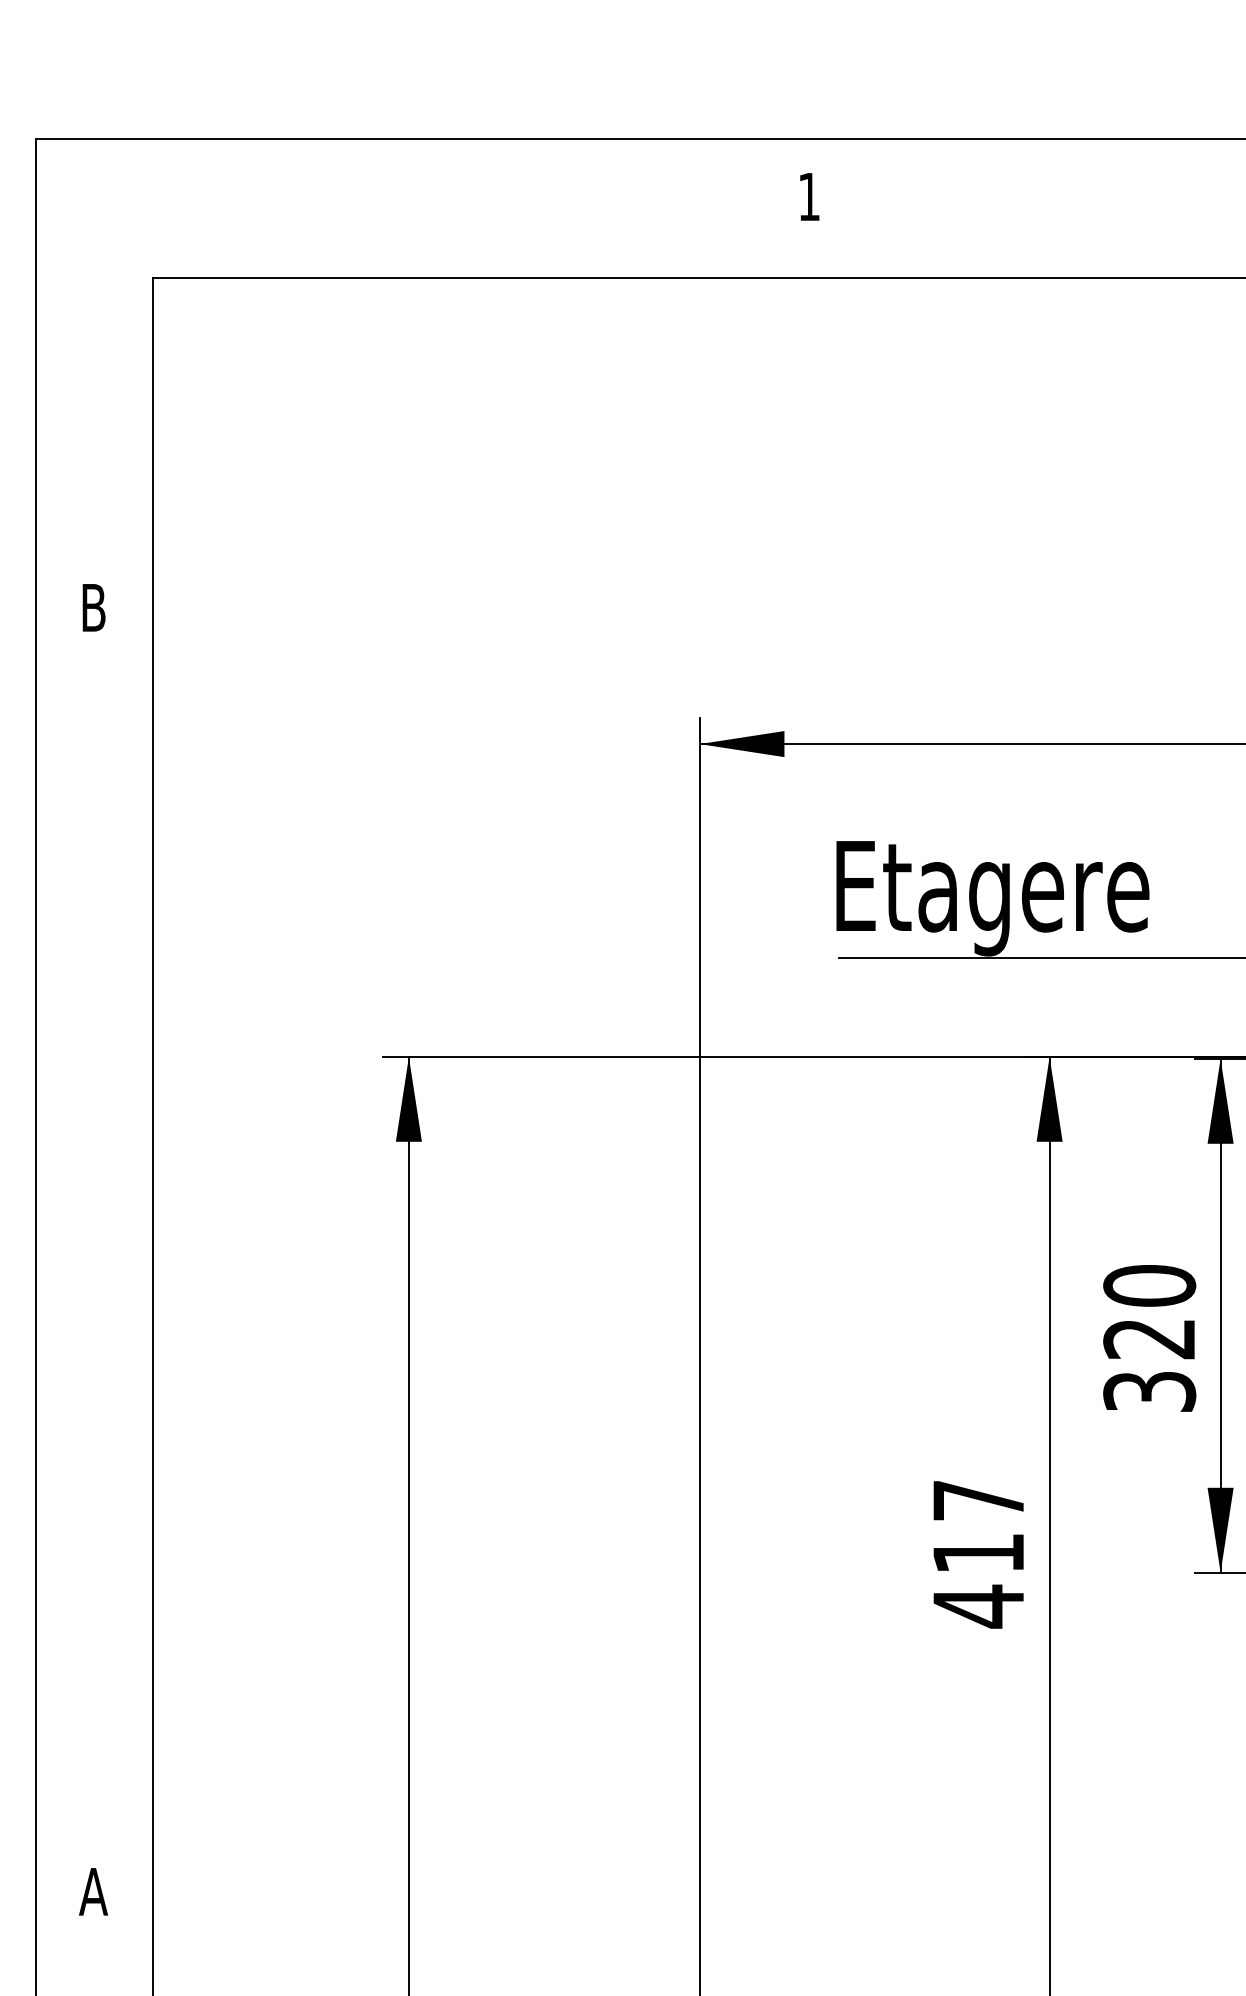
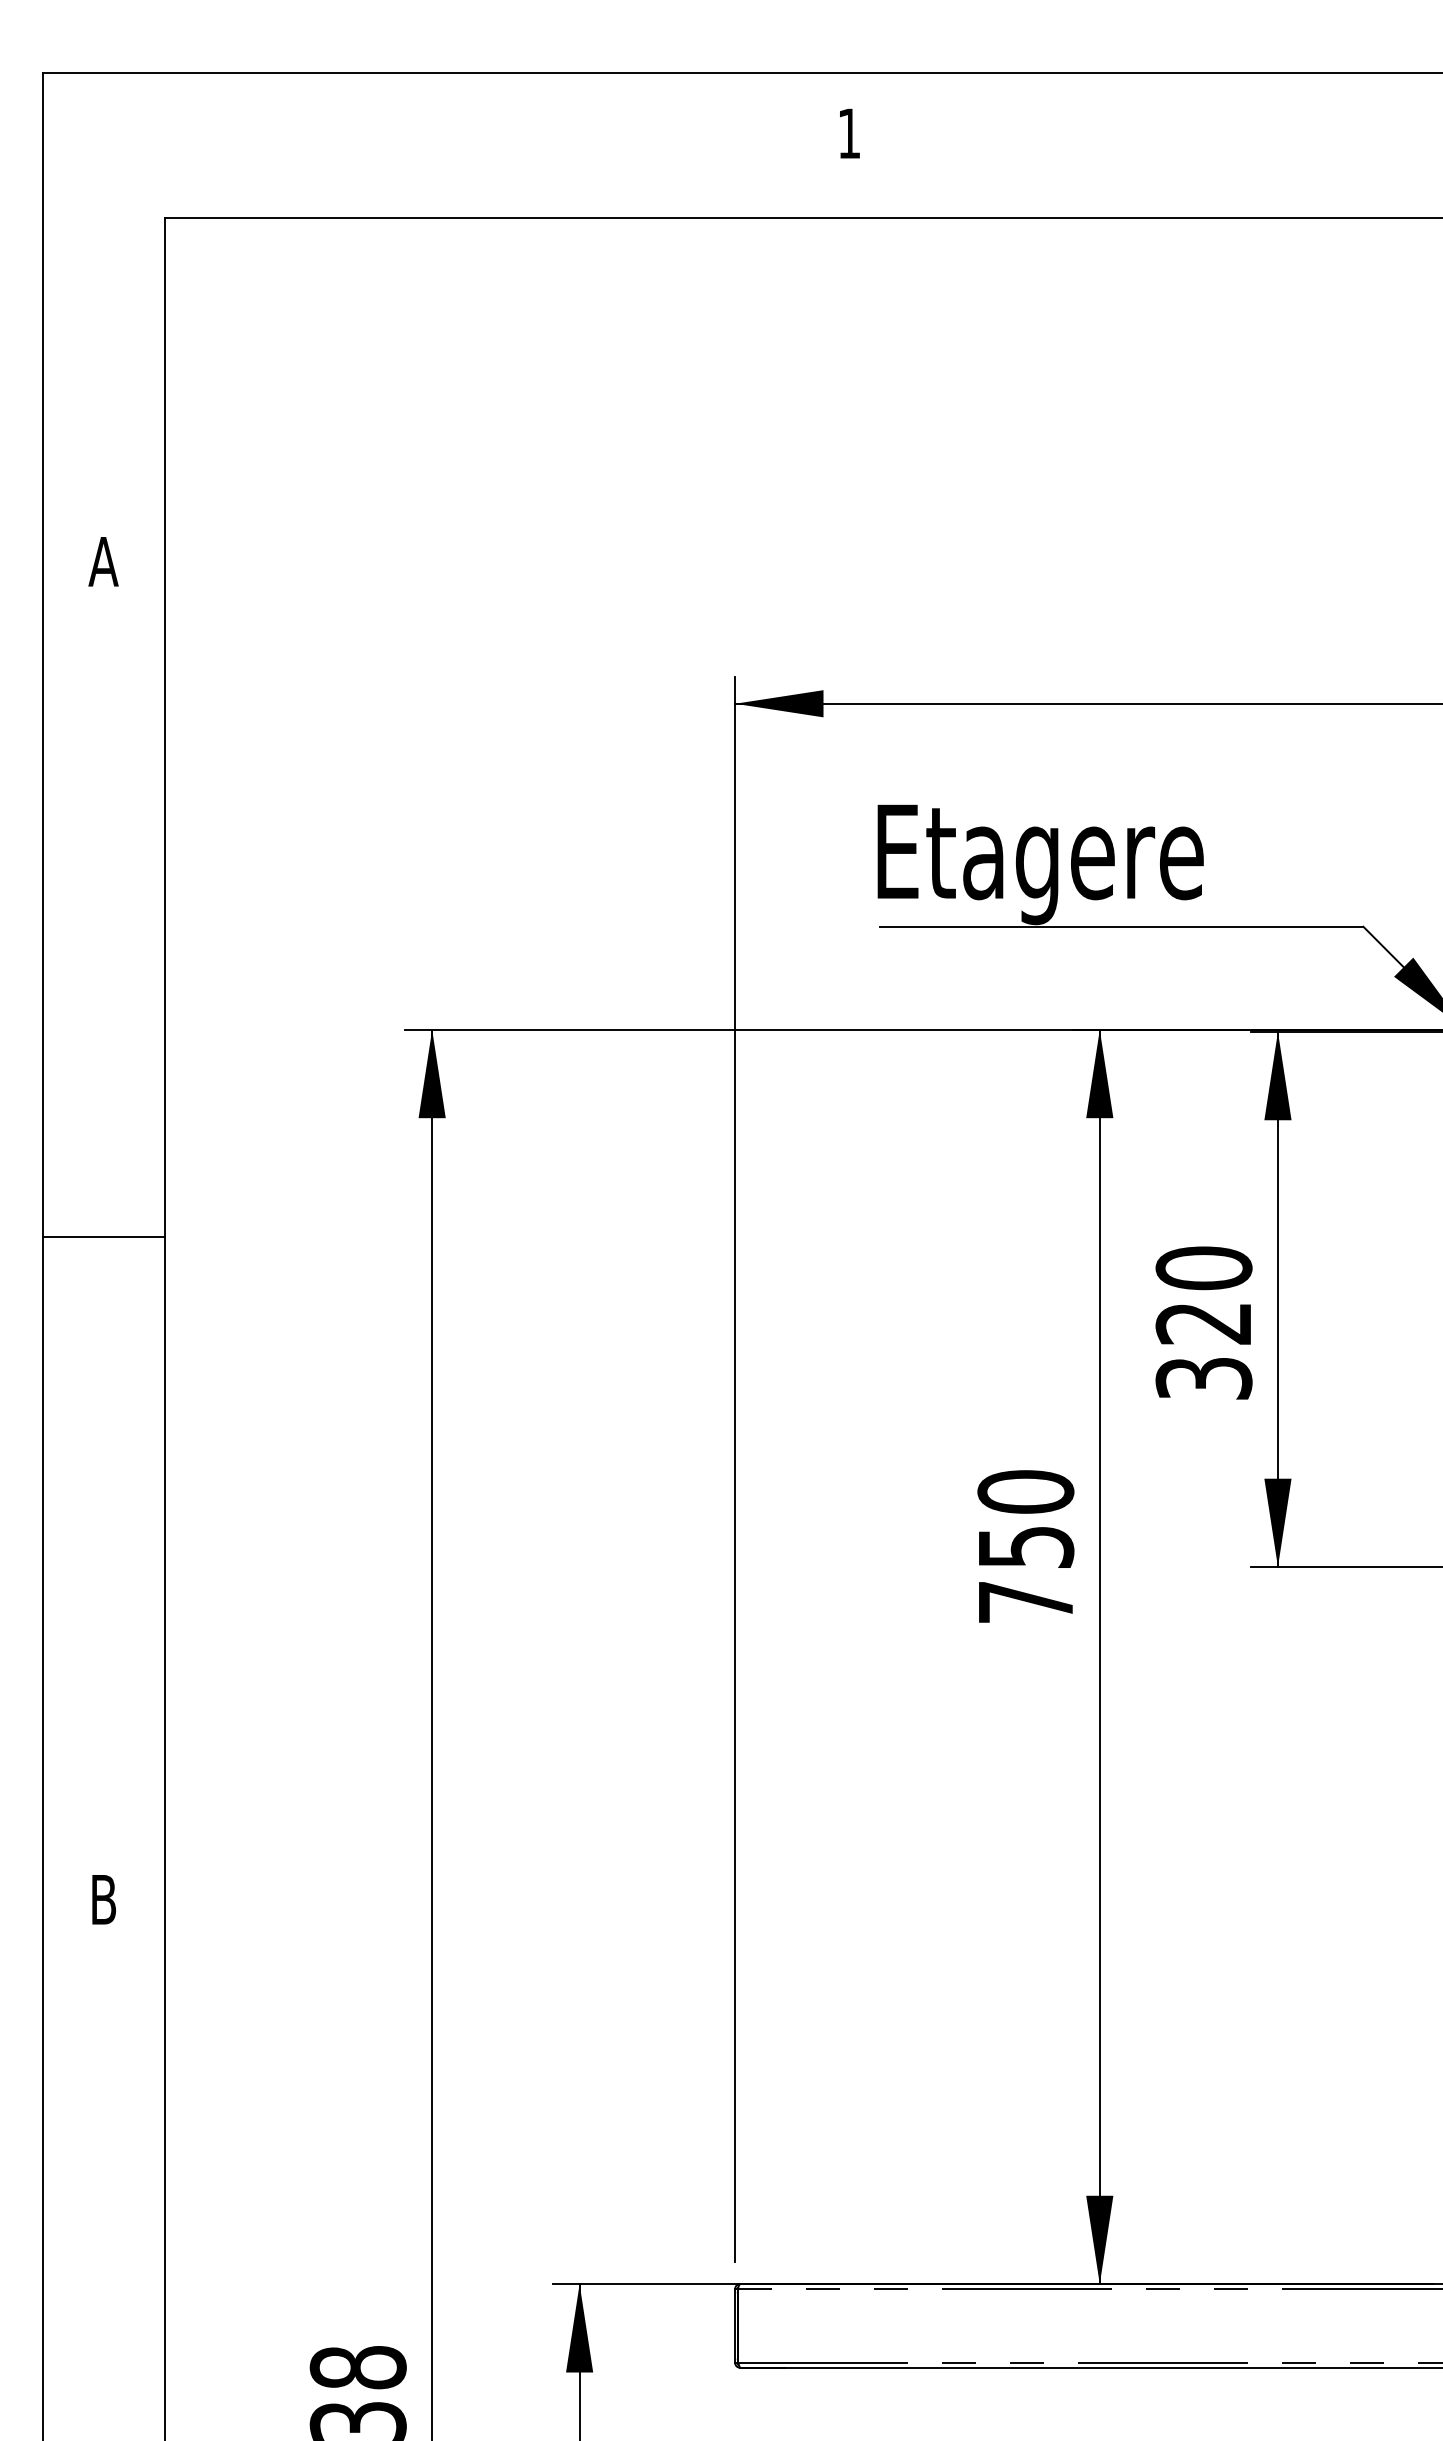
text: (93, 607) -> (103, 561), B -> A
line: (94, 1256) -> (104, 1237), added
text: (978, 1553) -> (1025, 1547), 417 -> 750
text: (93, 1891) -> (103, 1899), A -> B

